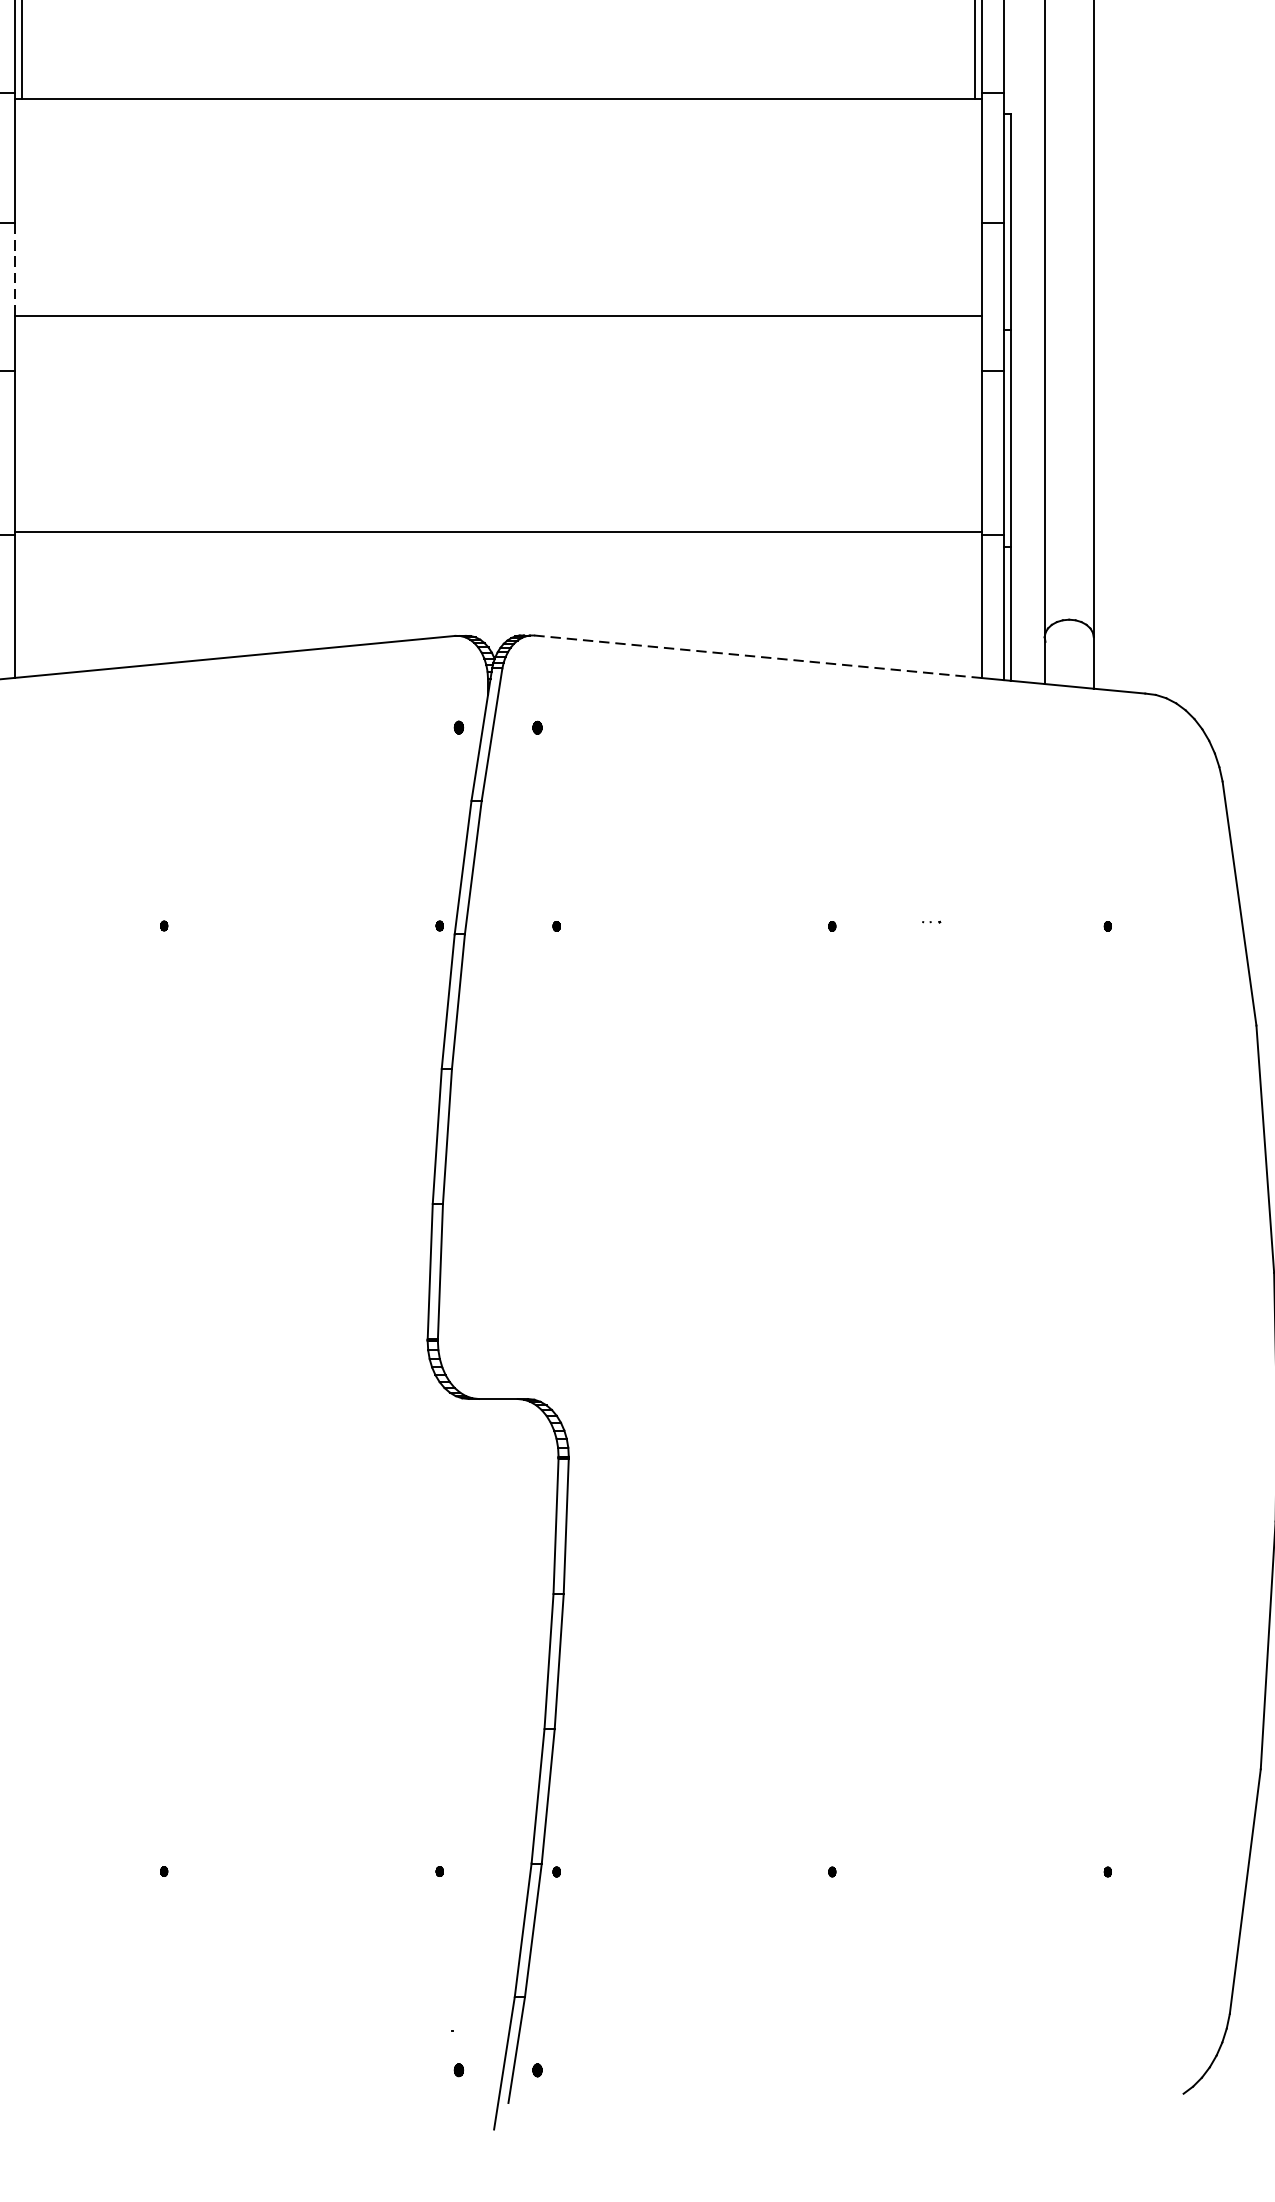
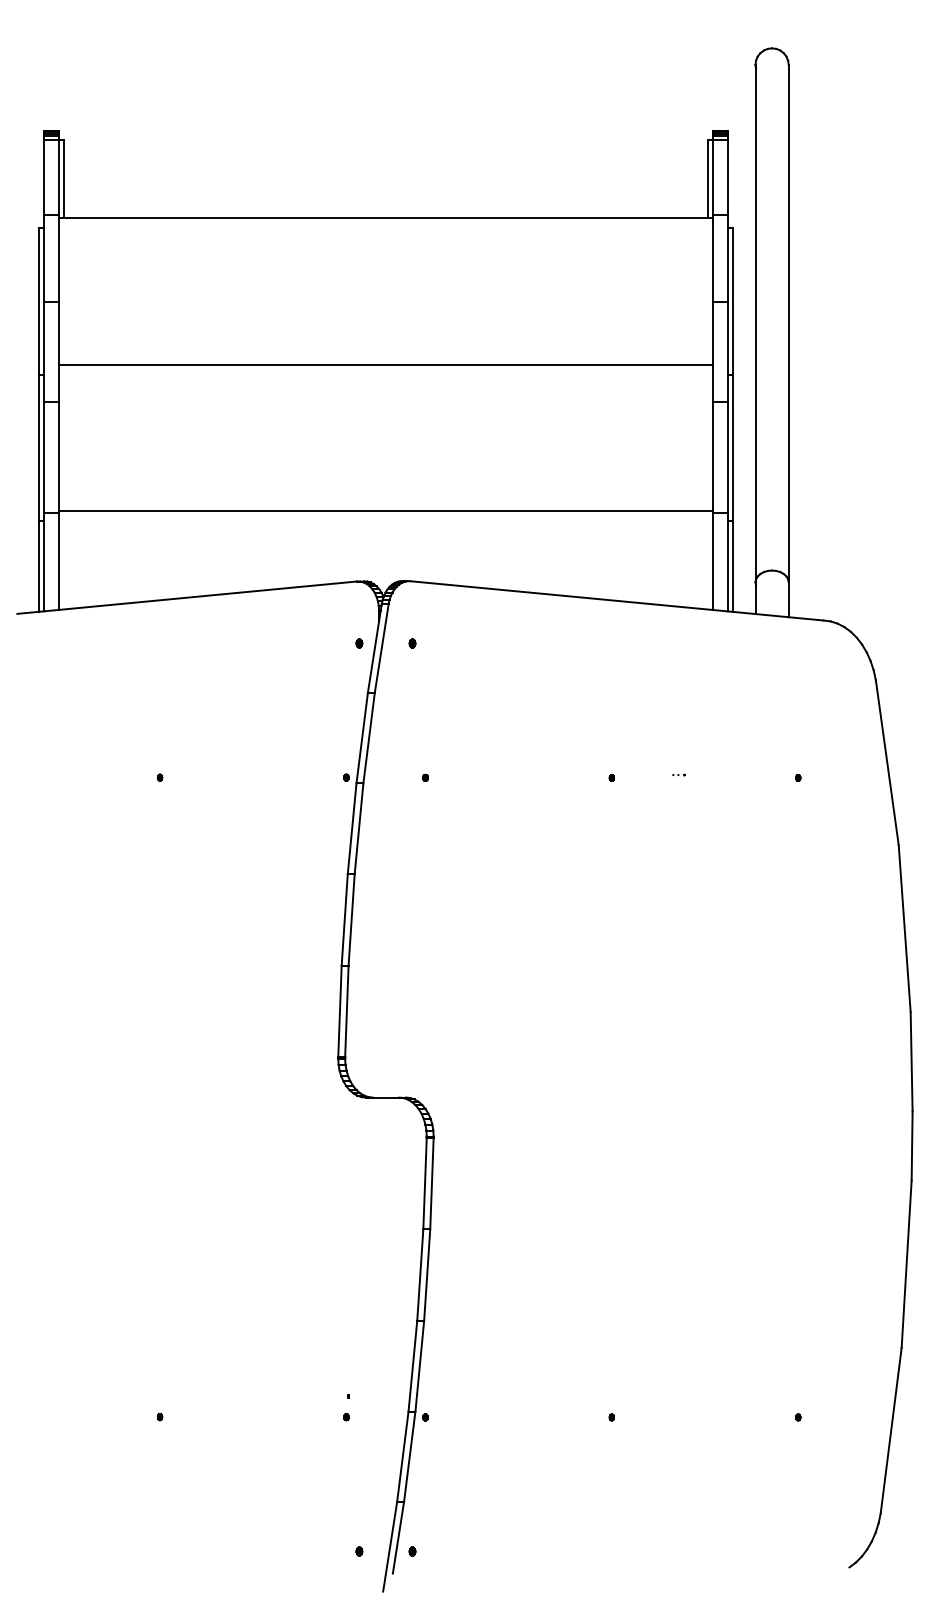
line: (14, 269) -> (58, 333), dashed -> solid
line: (757, 656) -> (561, 595), dashed -> solid

